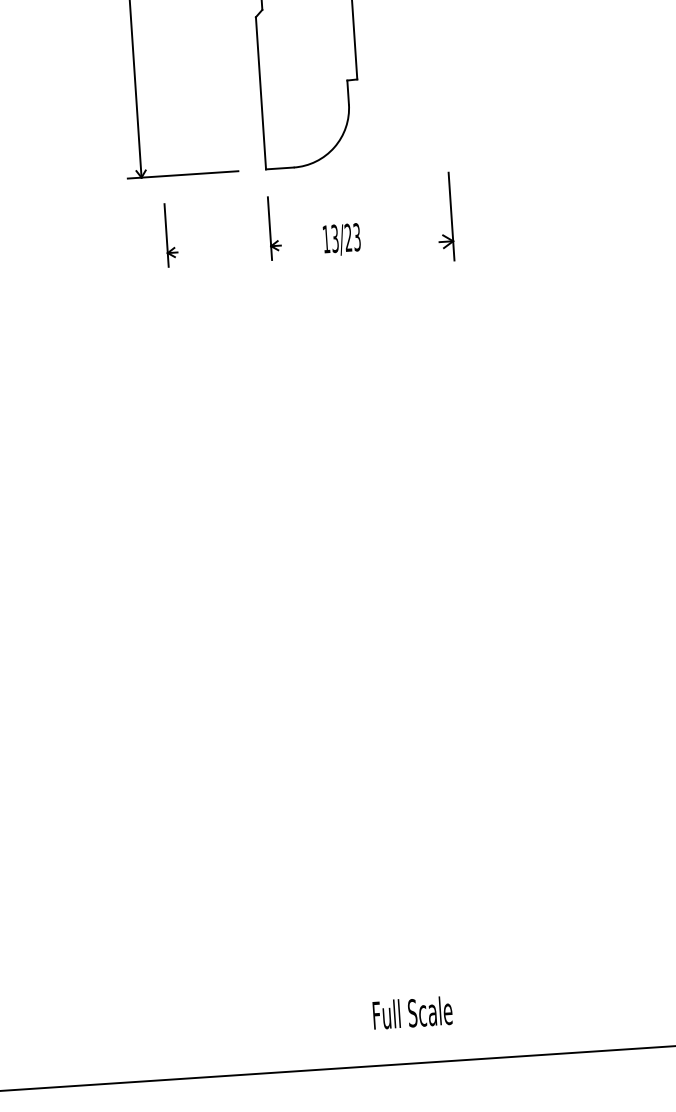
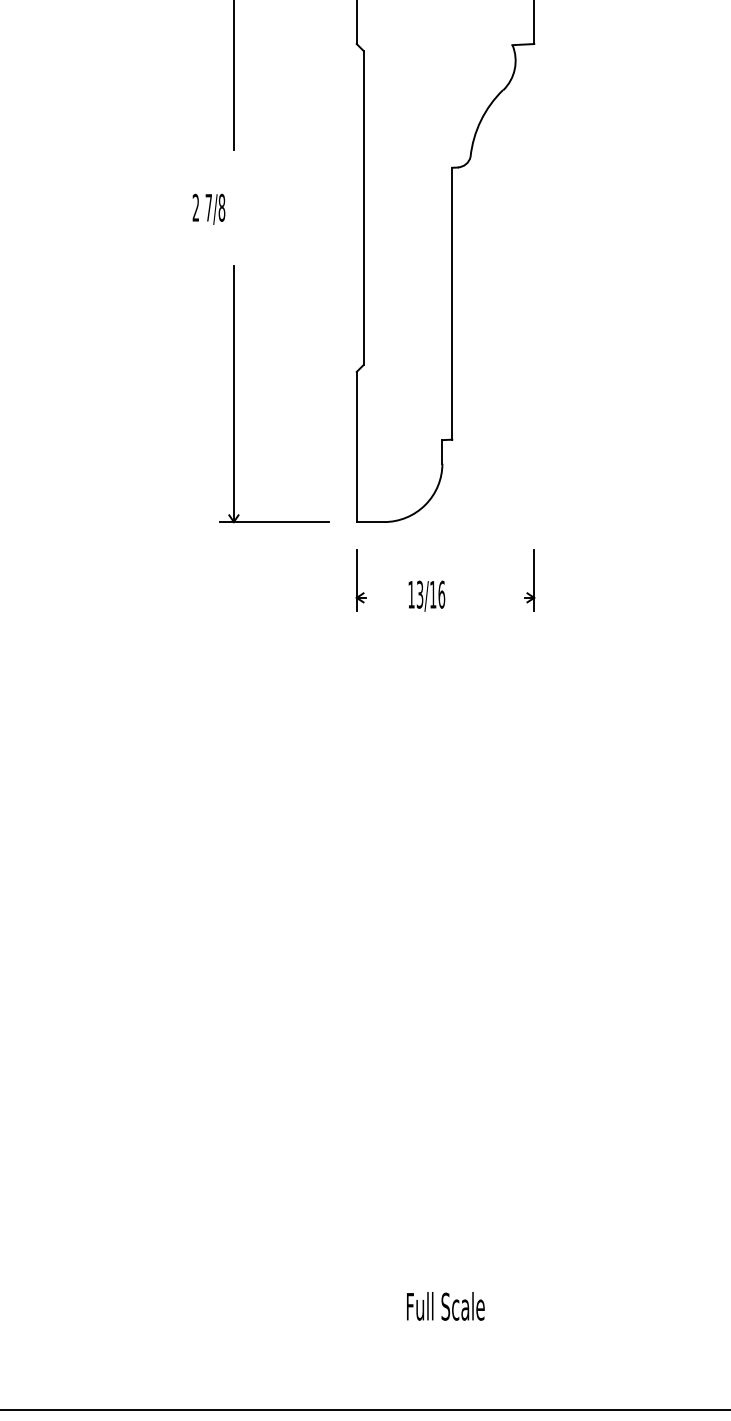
part: (445, 216) -> (529, 580), size x0.71
part: (170, 235) -> (258, 580), removed
text: (352, 237) -> (437, 594), 13/23 -> 13/16
text: (412, 1013) -> (445, 1306), moved

